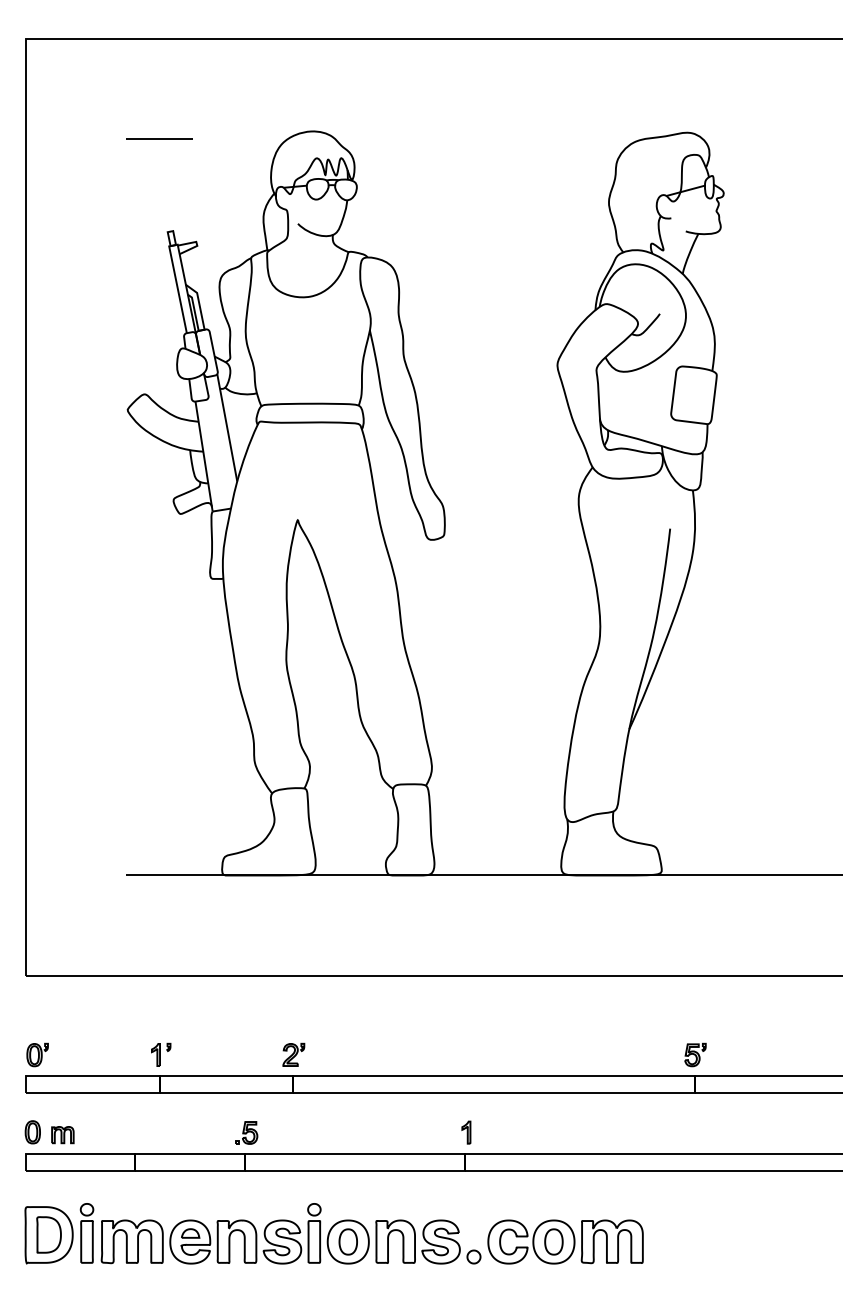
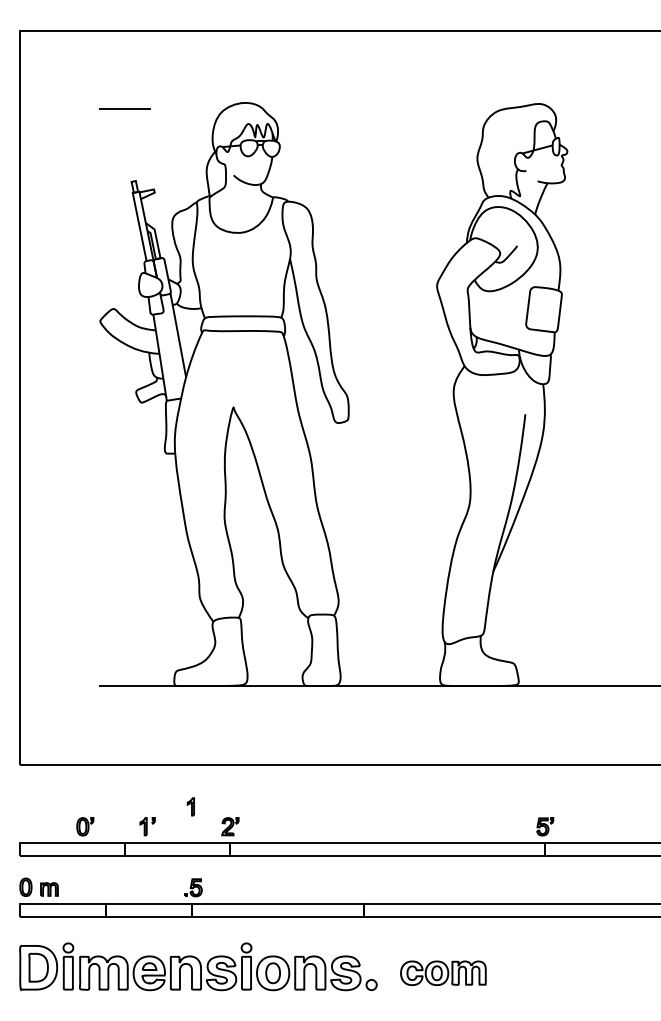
part: (37, 1054) -> (85, 826), moved
part: (161, 1054) -> (147, 826), moved
part: (466, 1132) -> (191, 806), moved
part: (565, 1241) -> (443, 972), size x0.7

